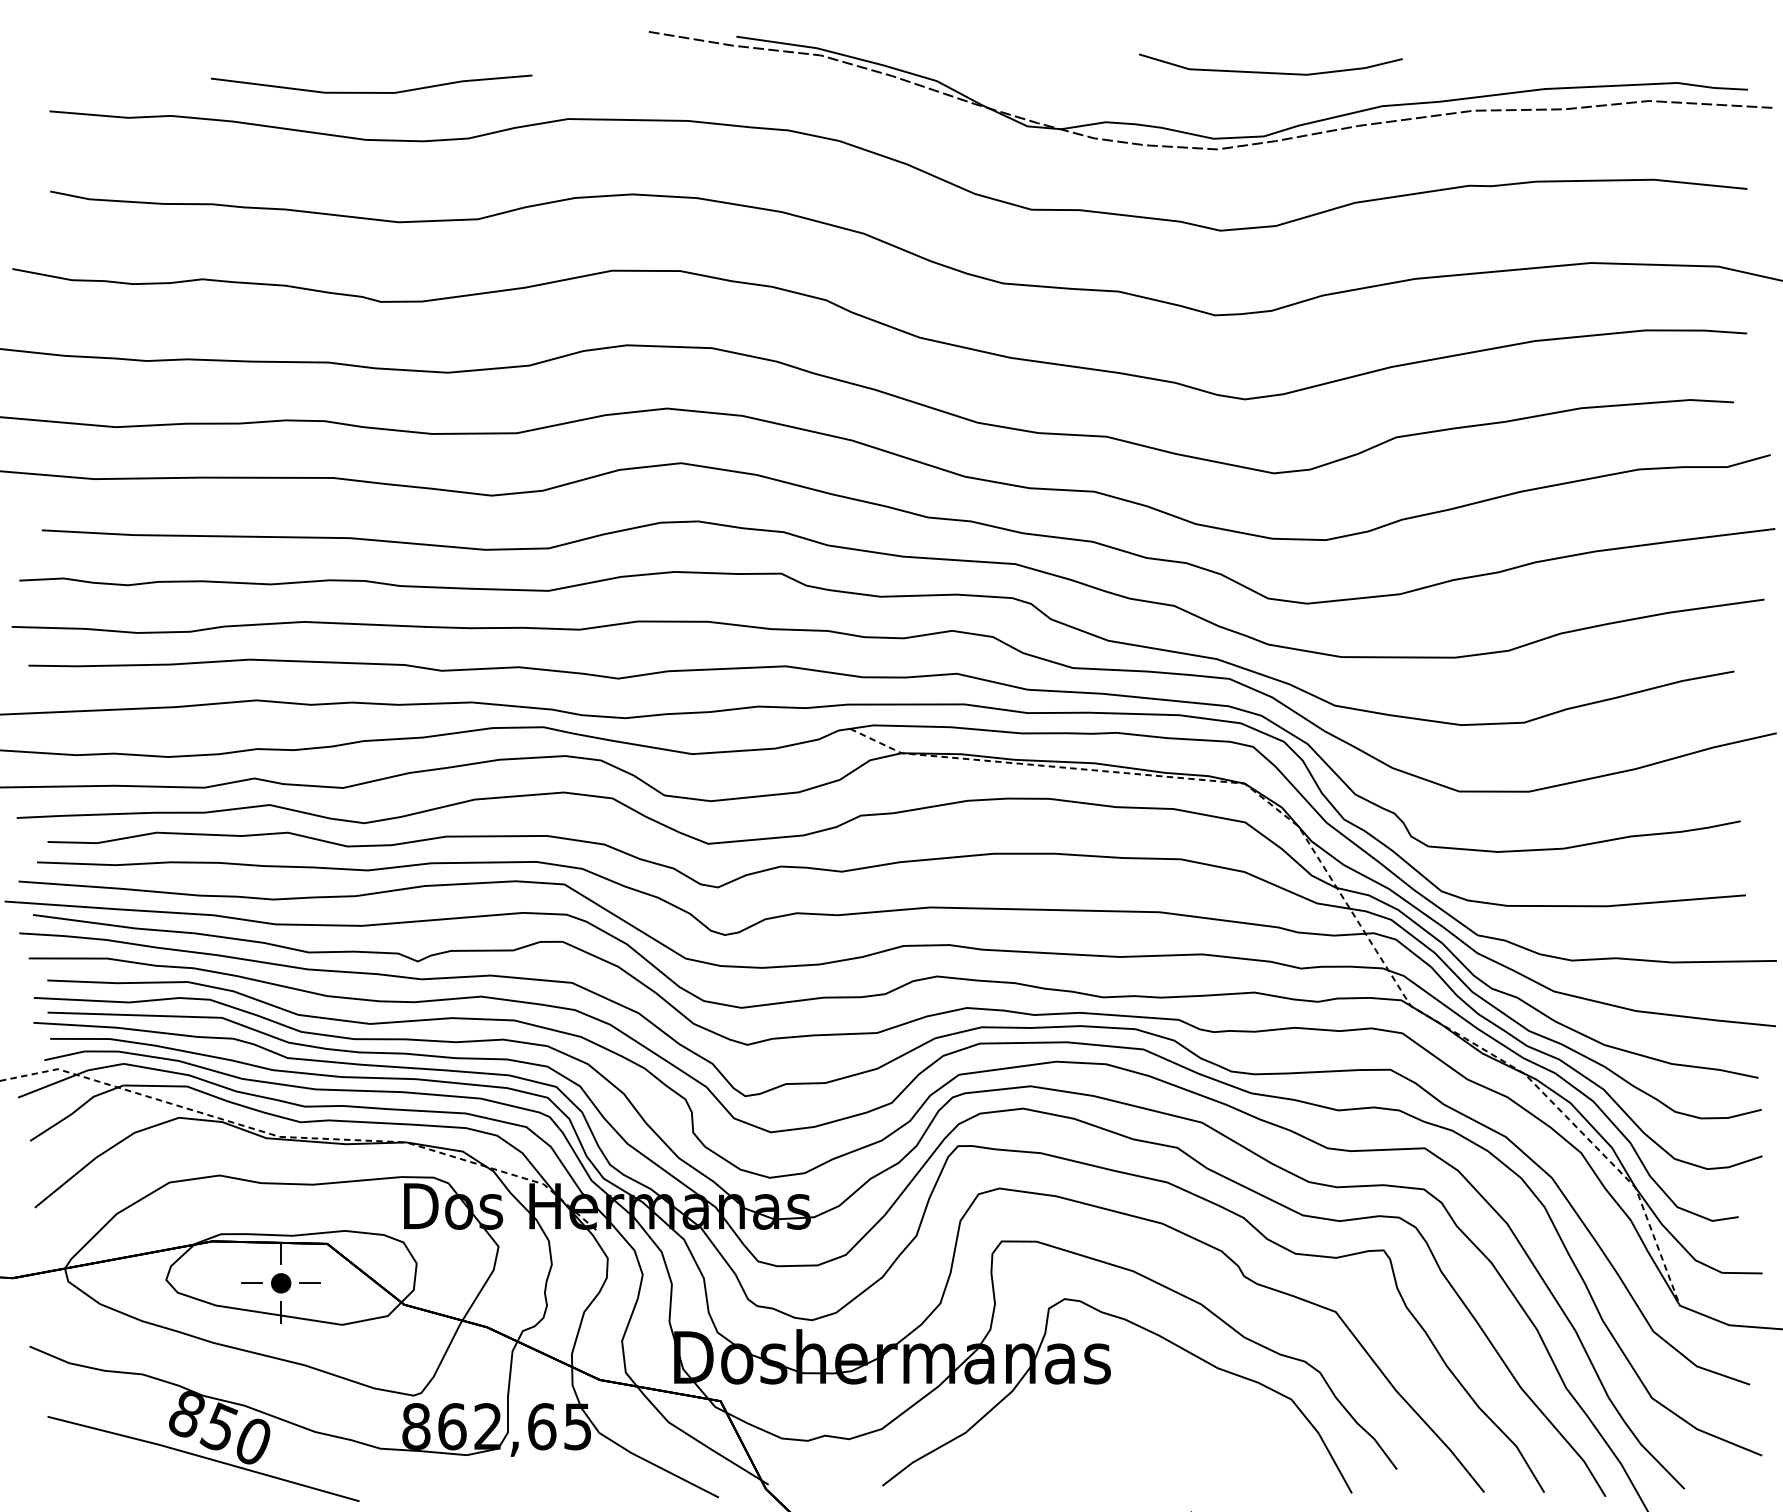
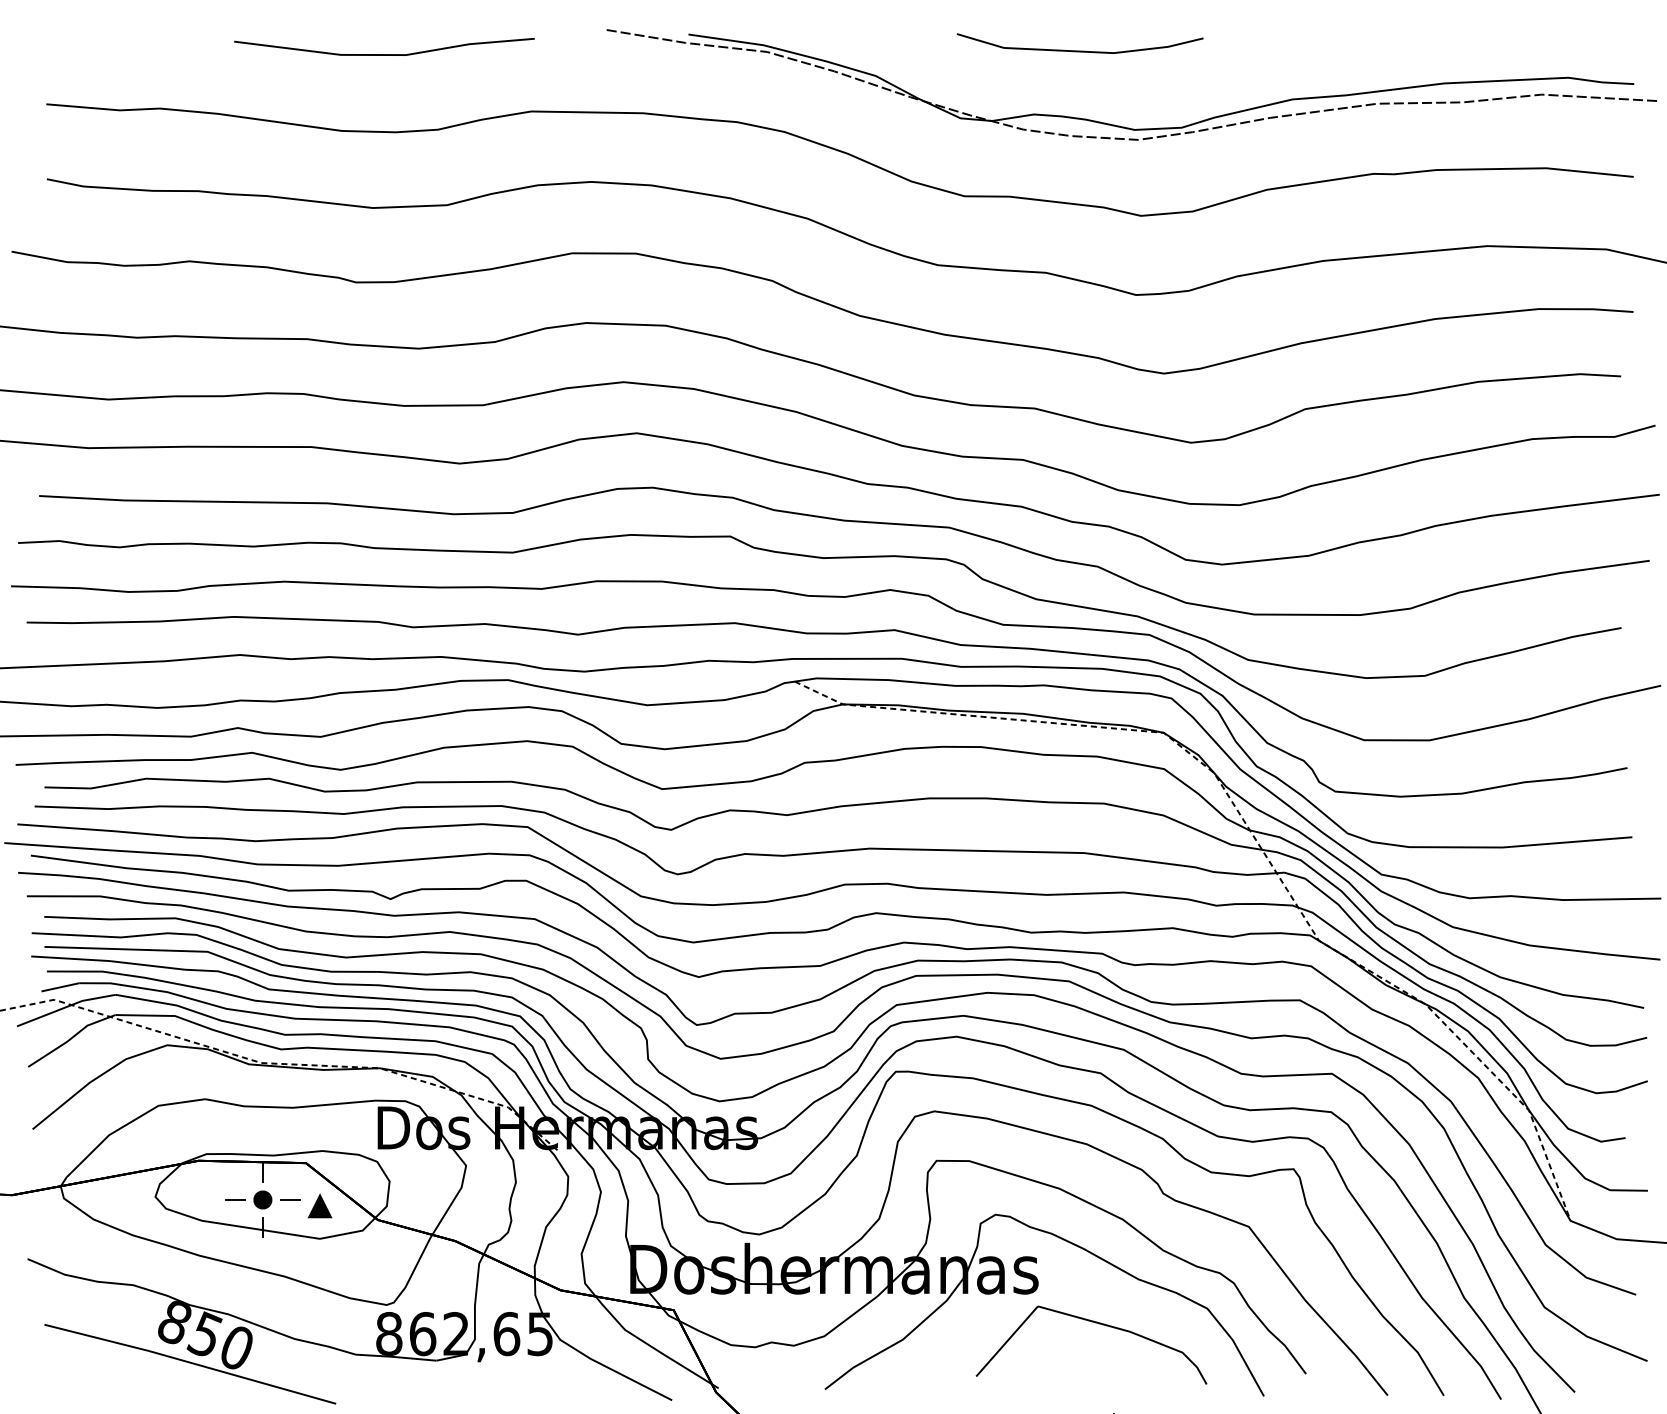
line: (1270, 71) -> (1079, 50), moved
line: (371, 92) -> (384, 54), moved
part: (341, 1289) -> (319, 1205), added
part: (1171, 1415) -> (1095, 1323), added

